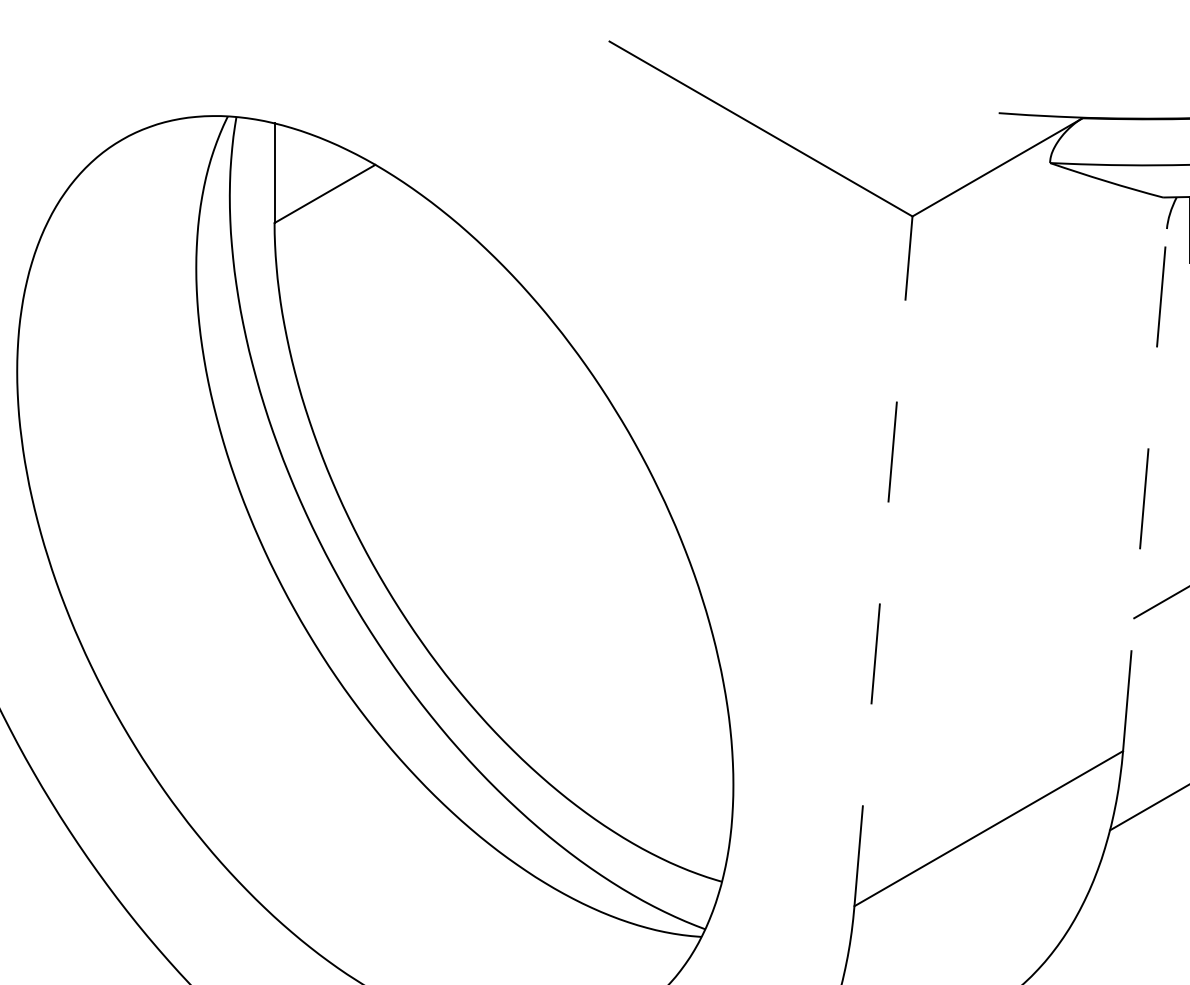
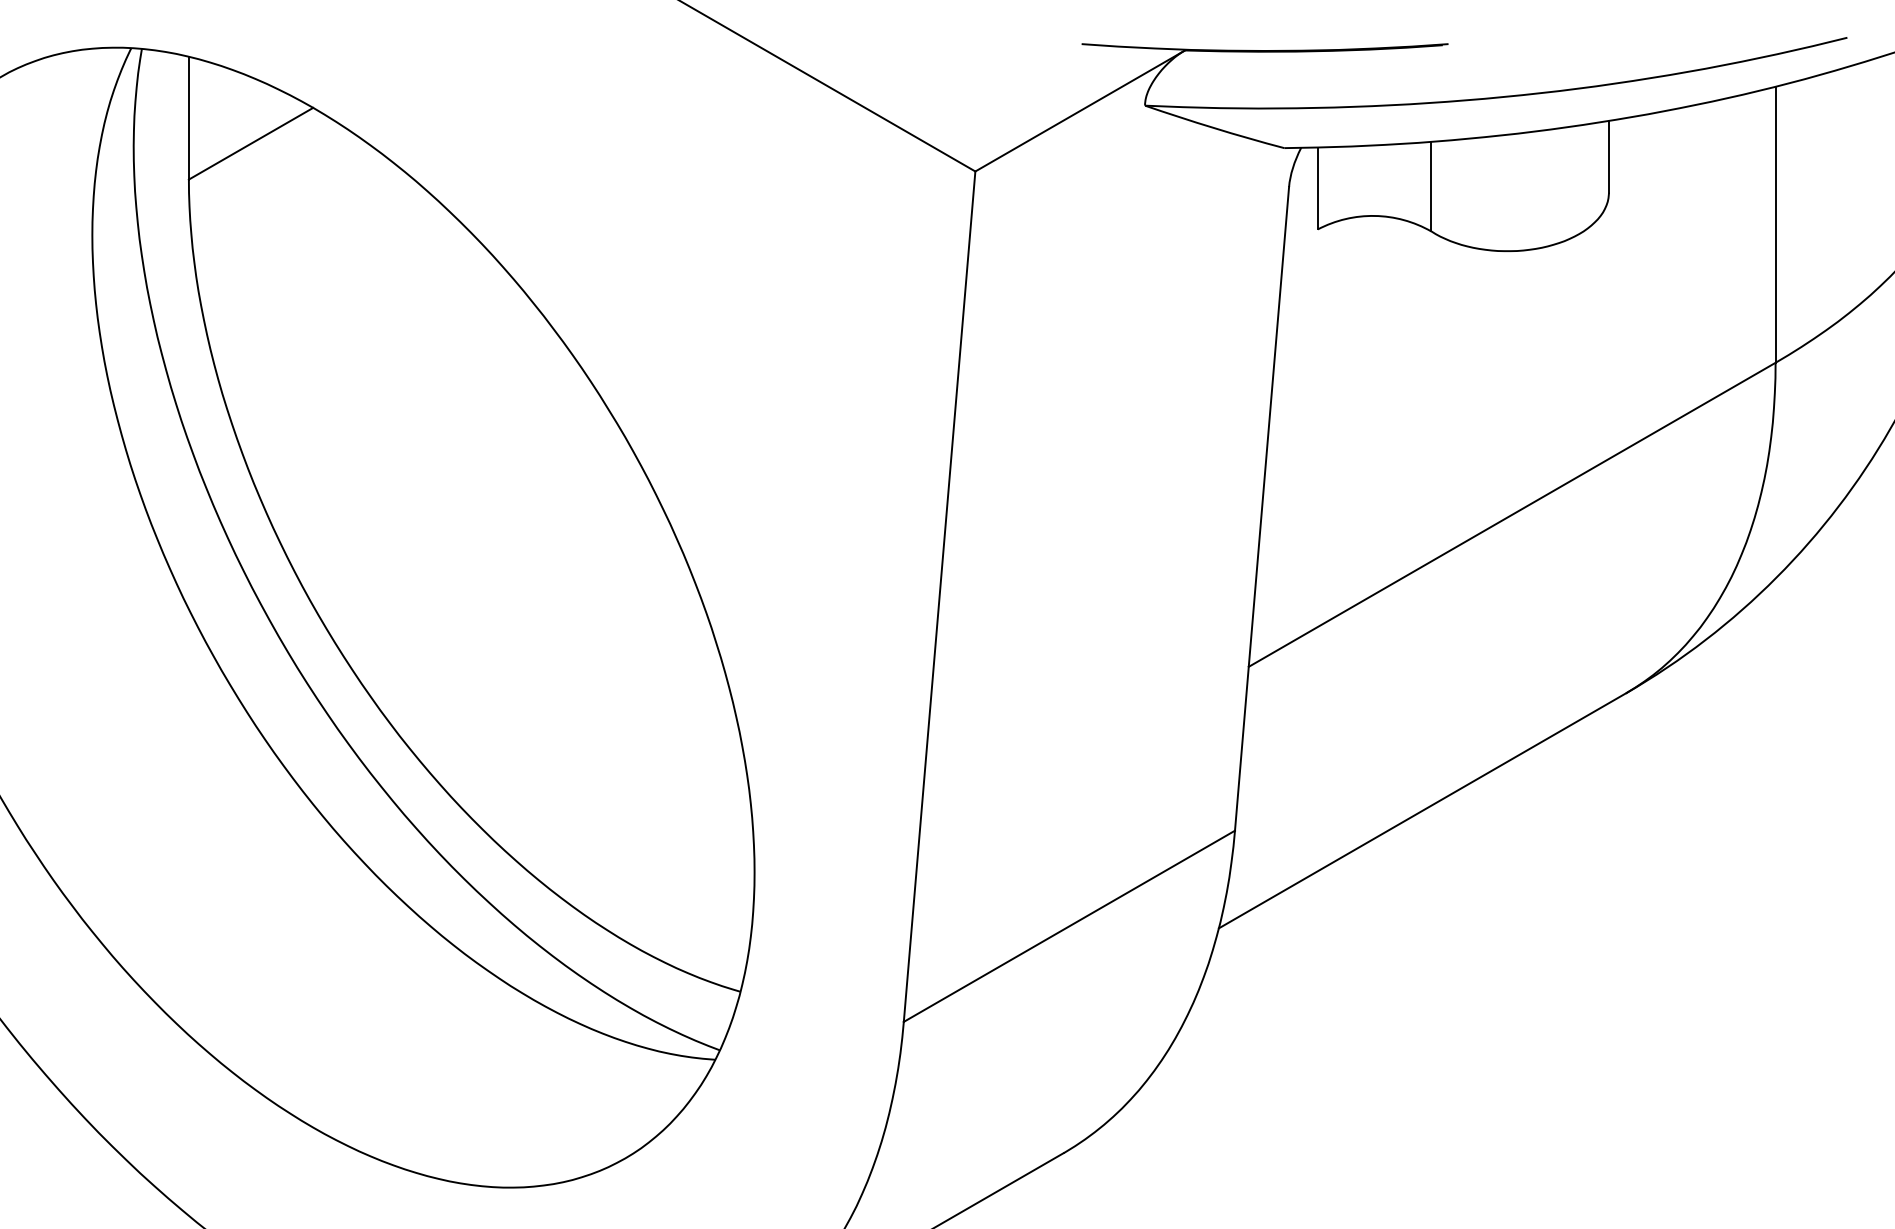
line: (1145, 489) -> (1262, 508), dashed -> solid
line: (883, 561) -> (939, 596), dashed -> solid

